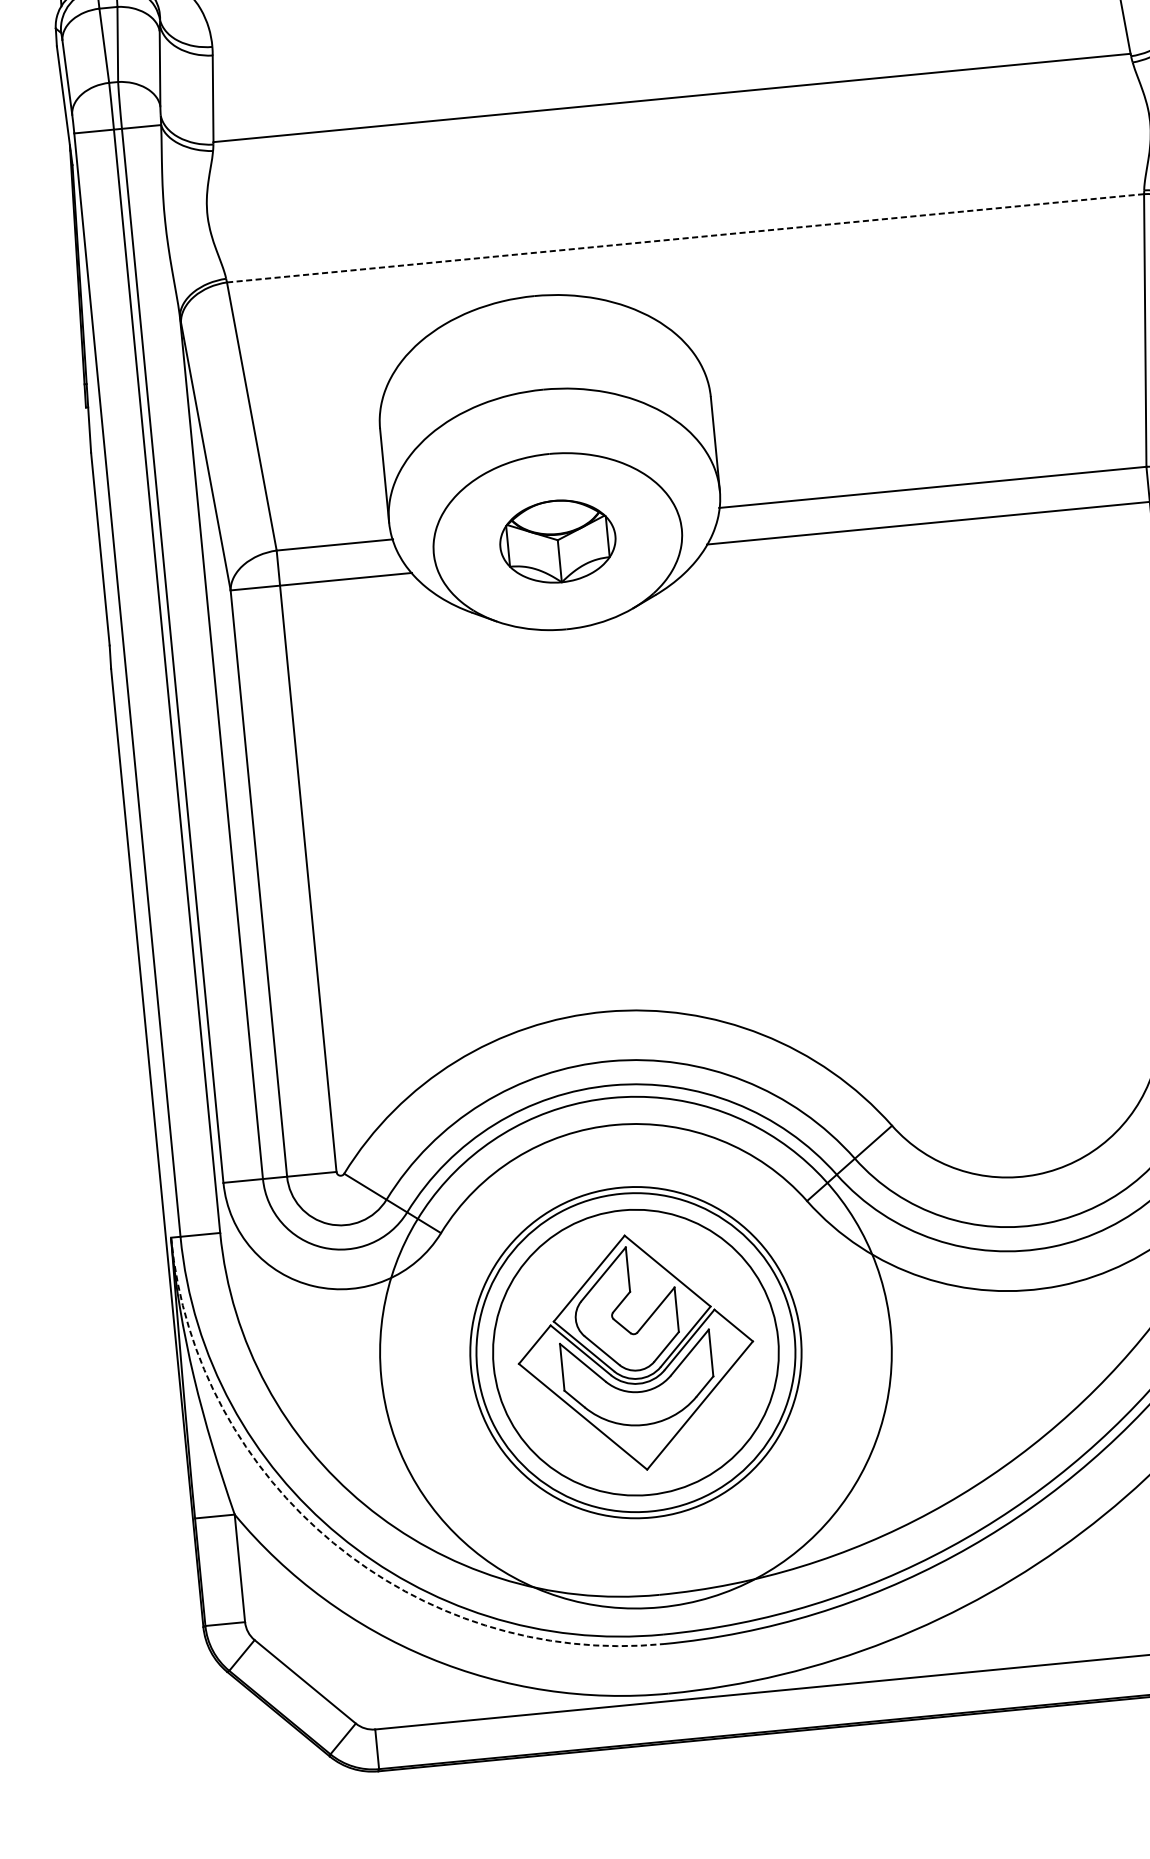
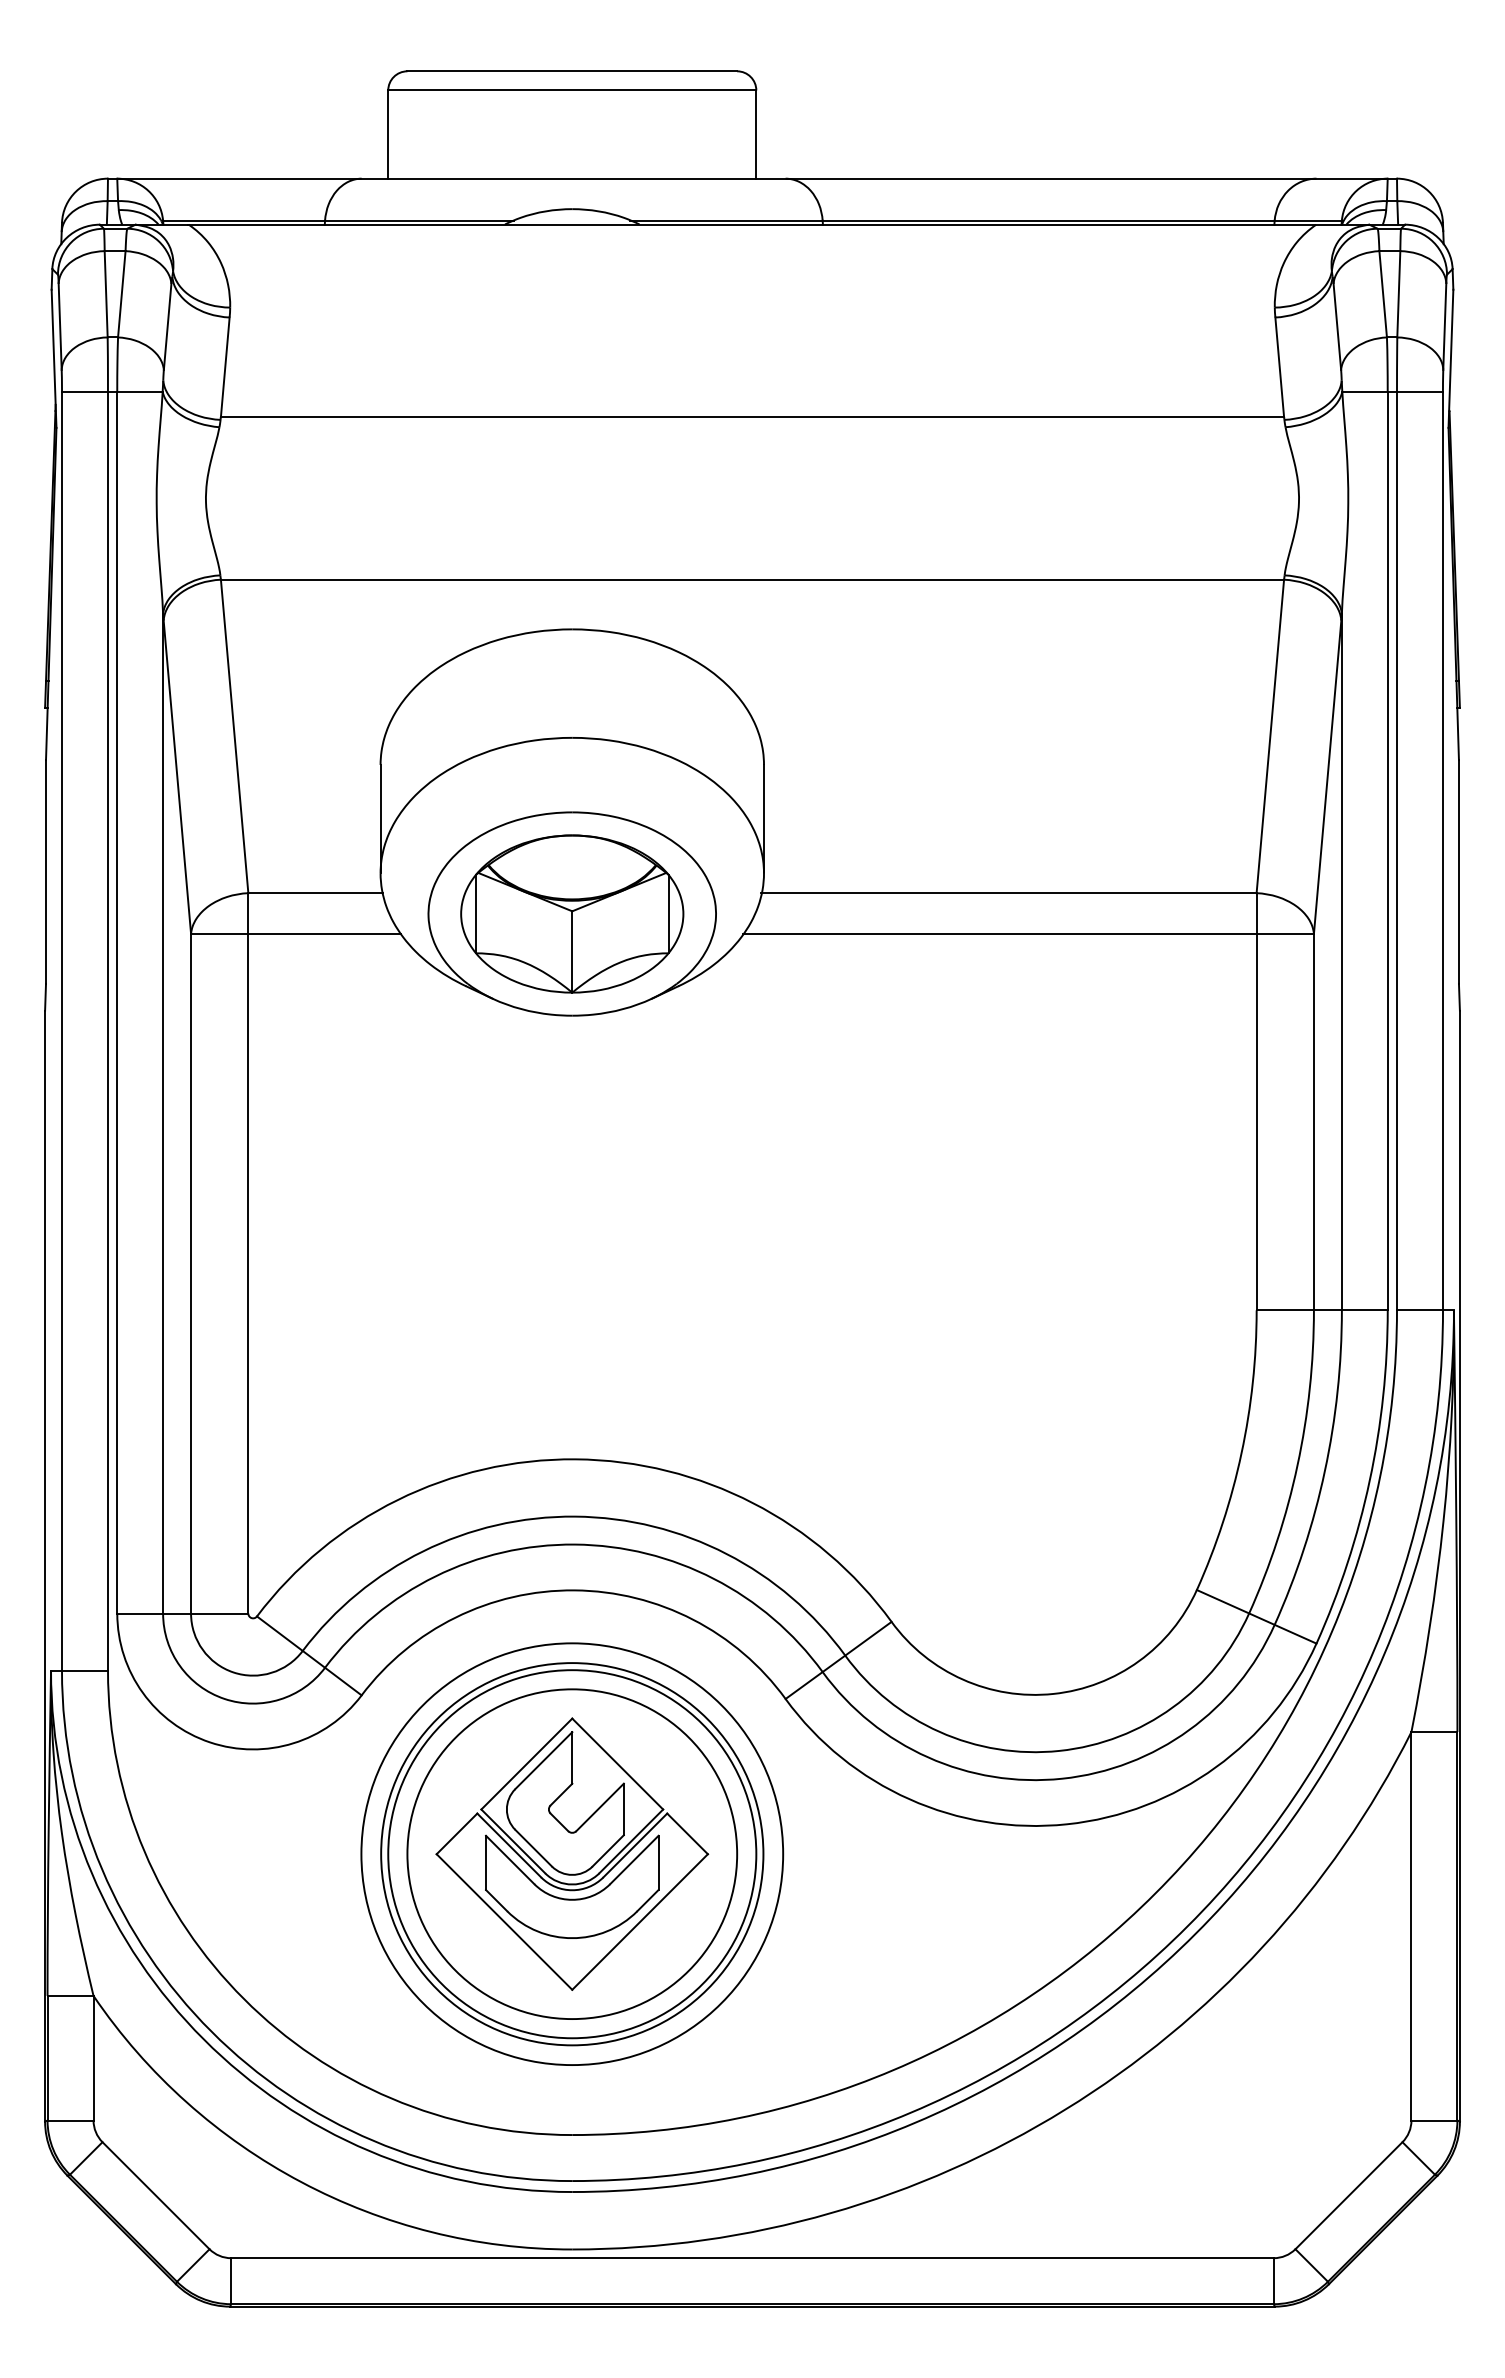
line: (685, 238) -> (752, 579), dashed -> solid
part: (557, 541) -> (572, 913), size x1.67
circle: (636, 1352) -> (572, 1854), size x0.71
arc: (333, 1543) -> (203, 2039), dashed -> solid

